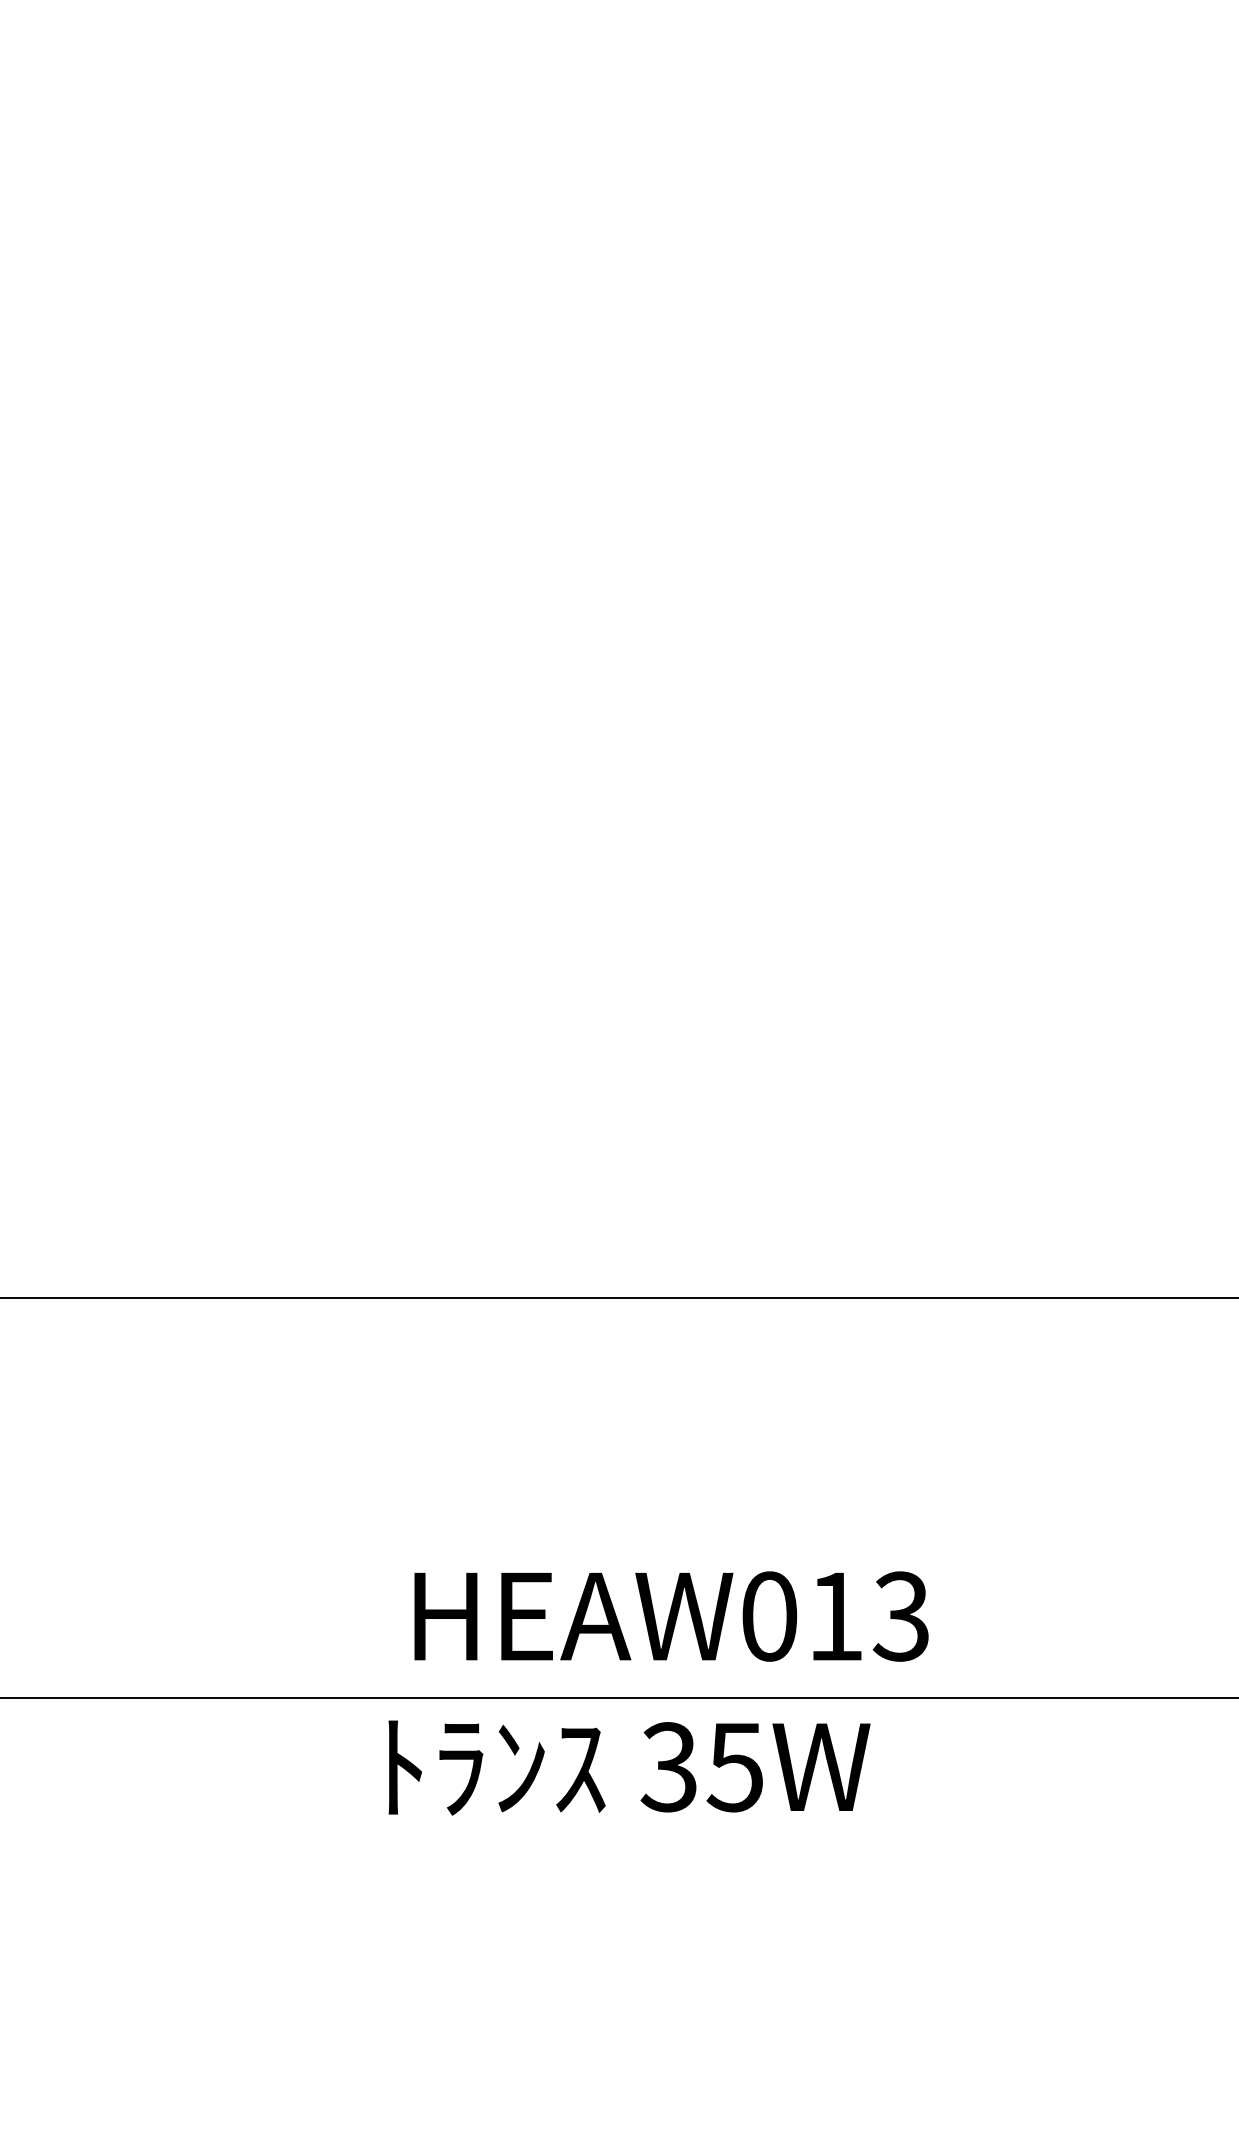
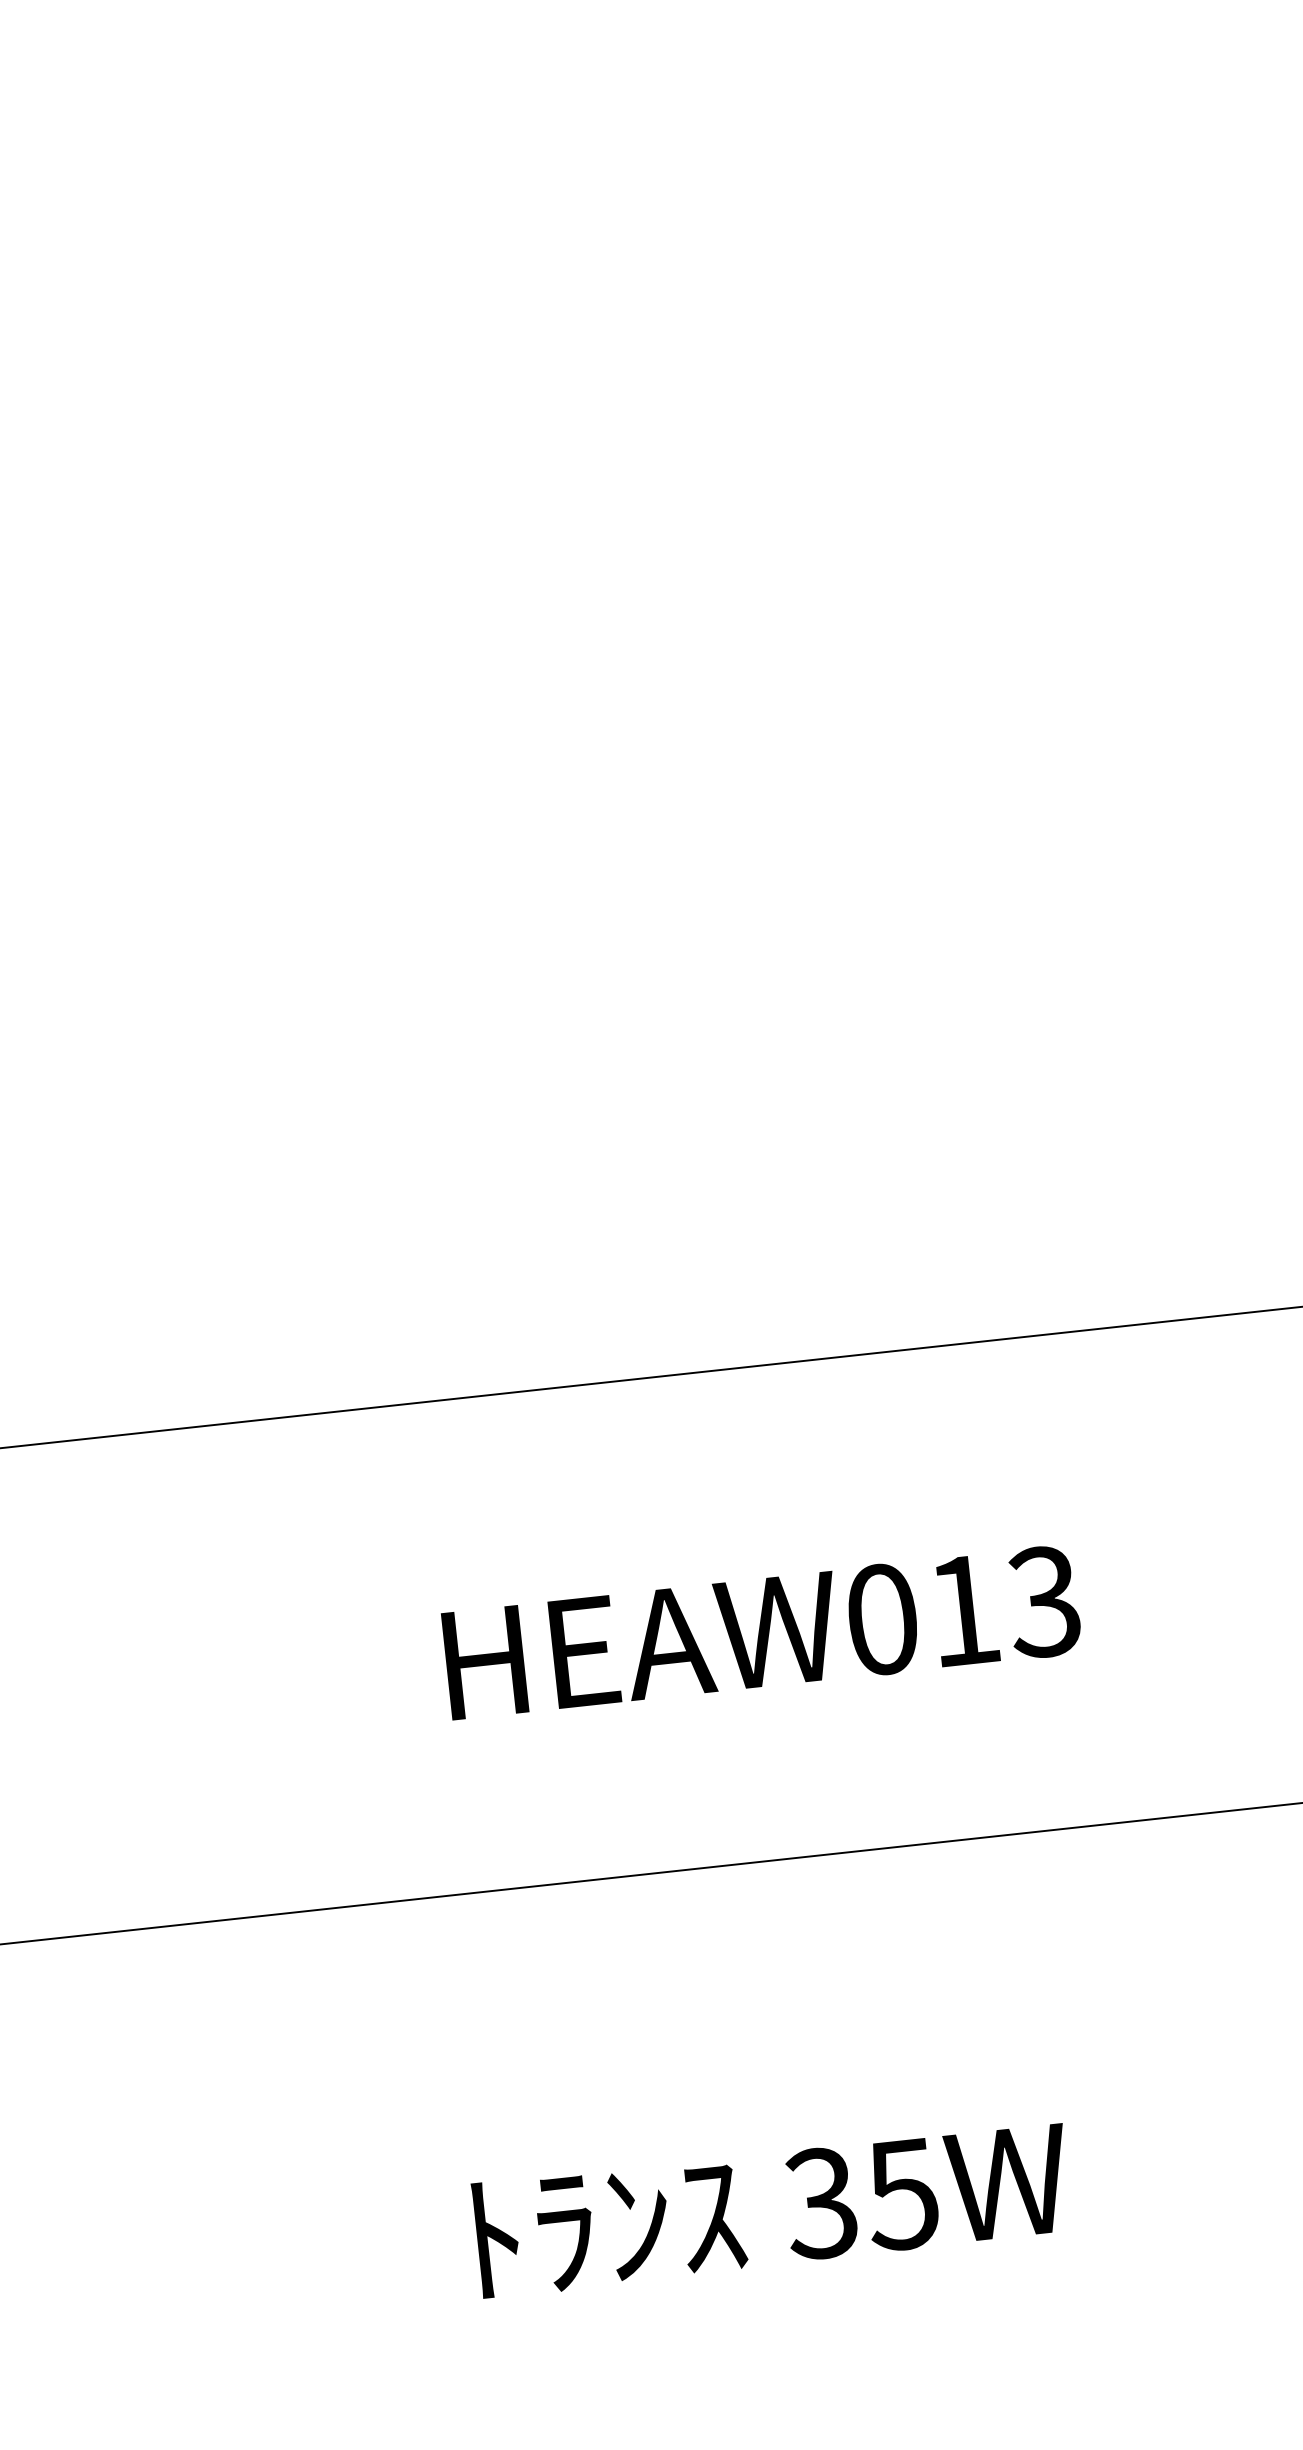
text: (671, 1616) -> (762, 1632), moved
text: (629, 1767) -> (772, 2209), moved

